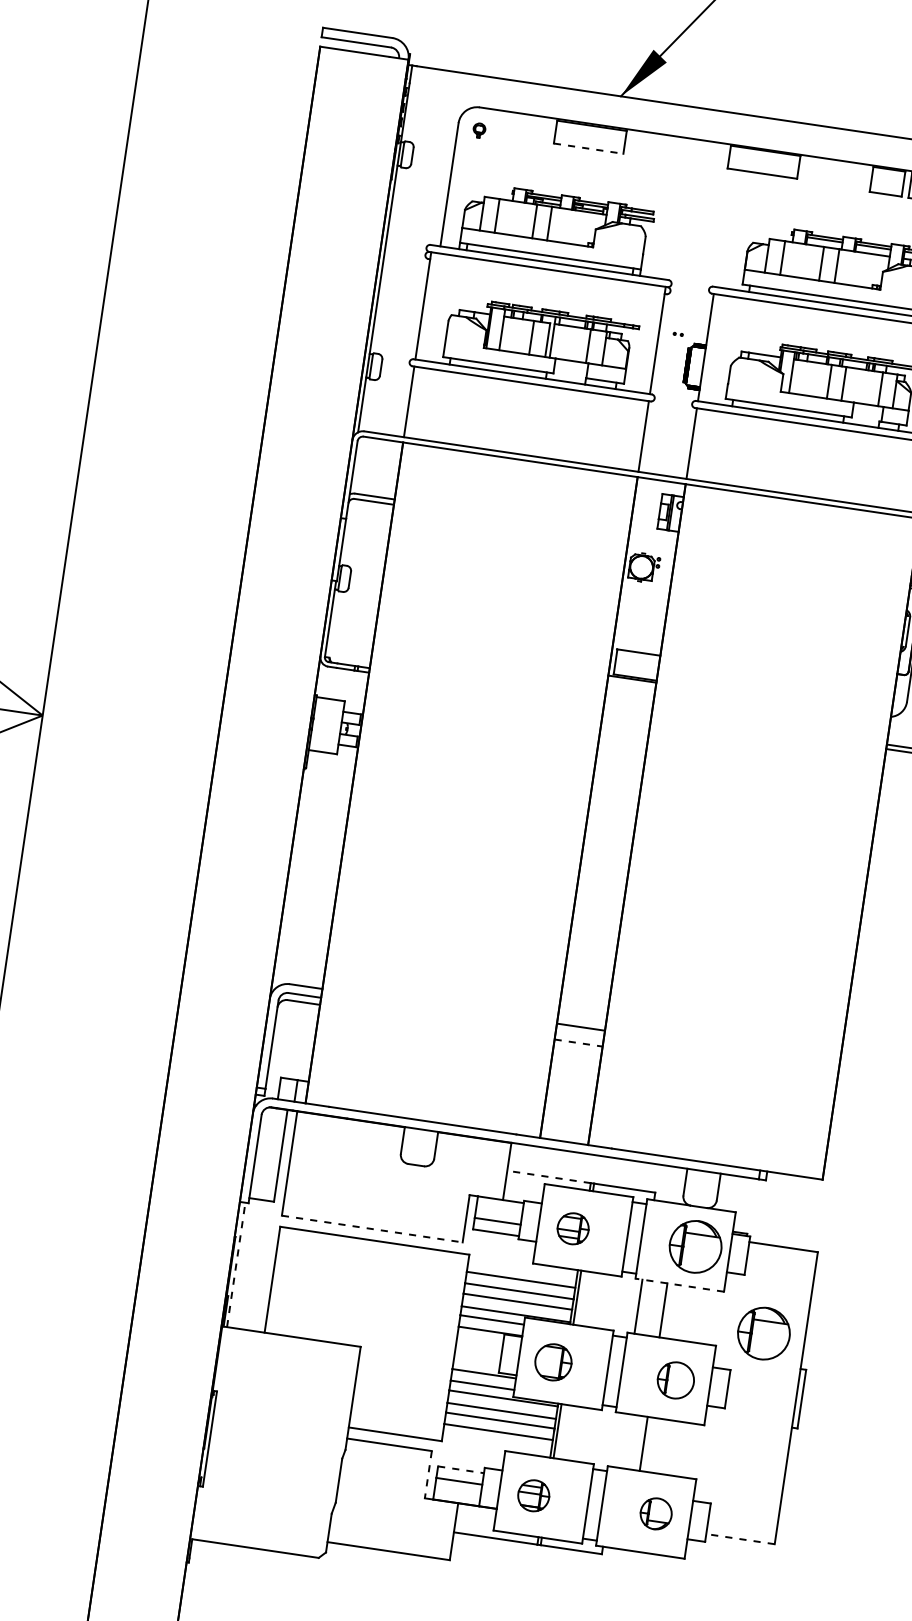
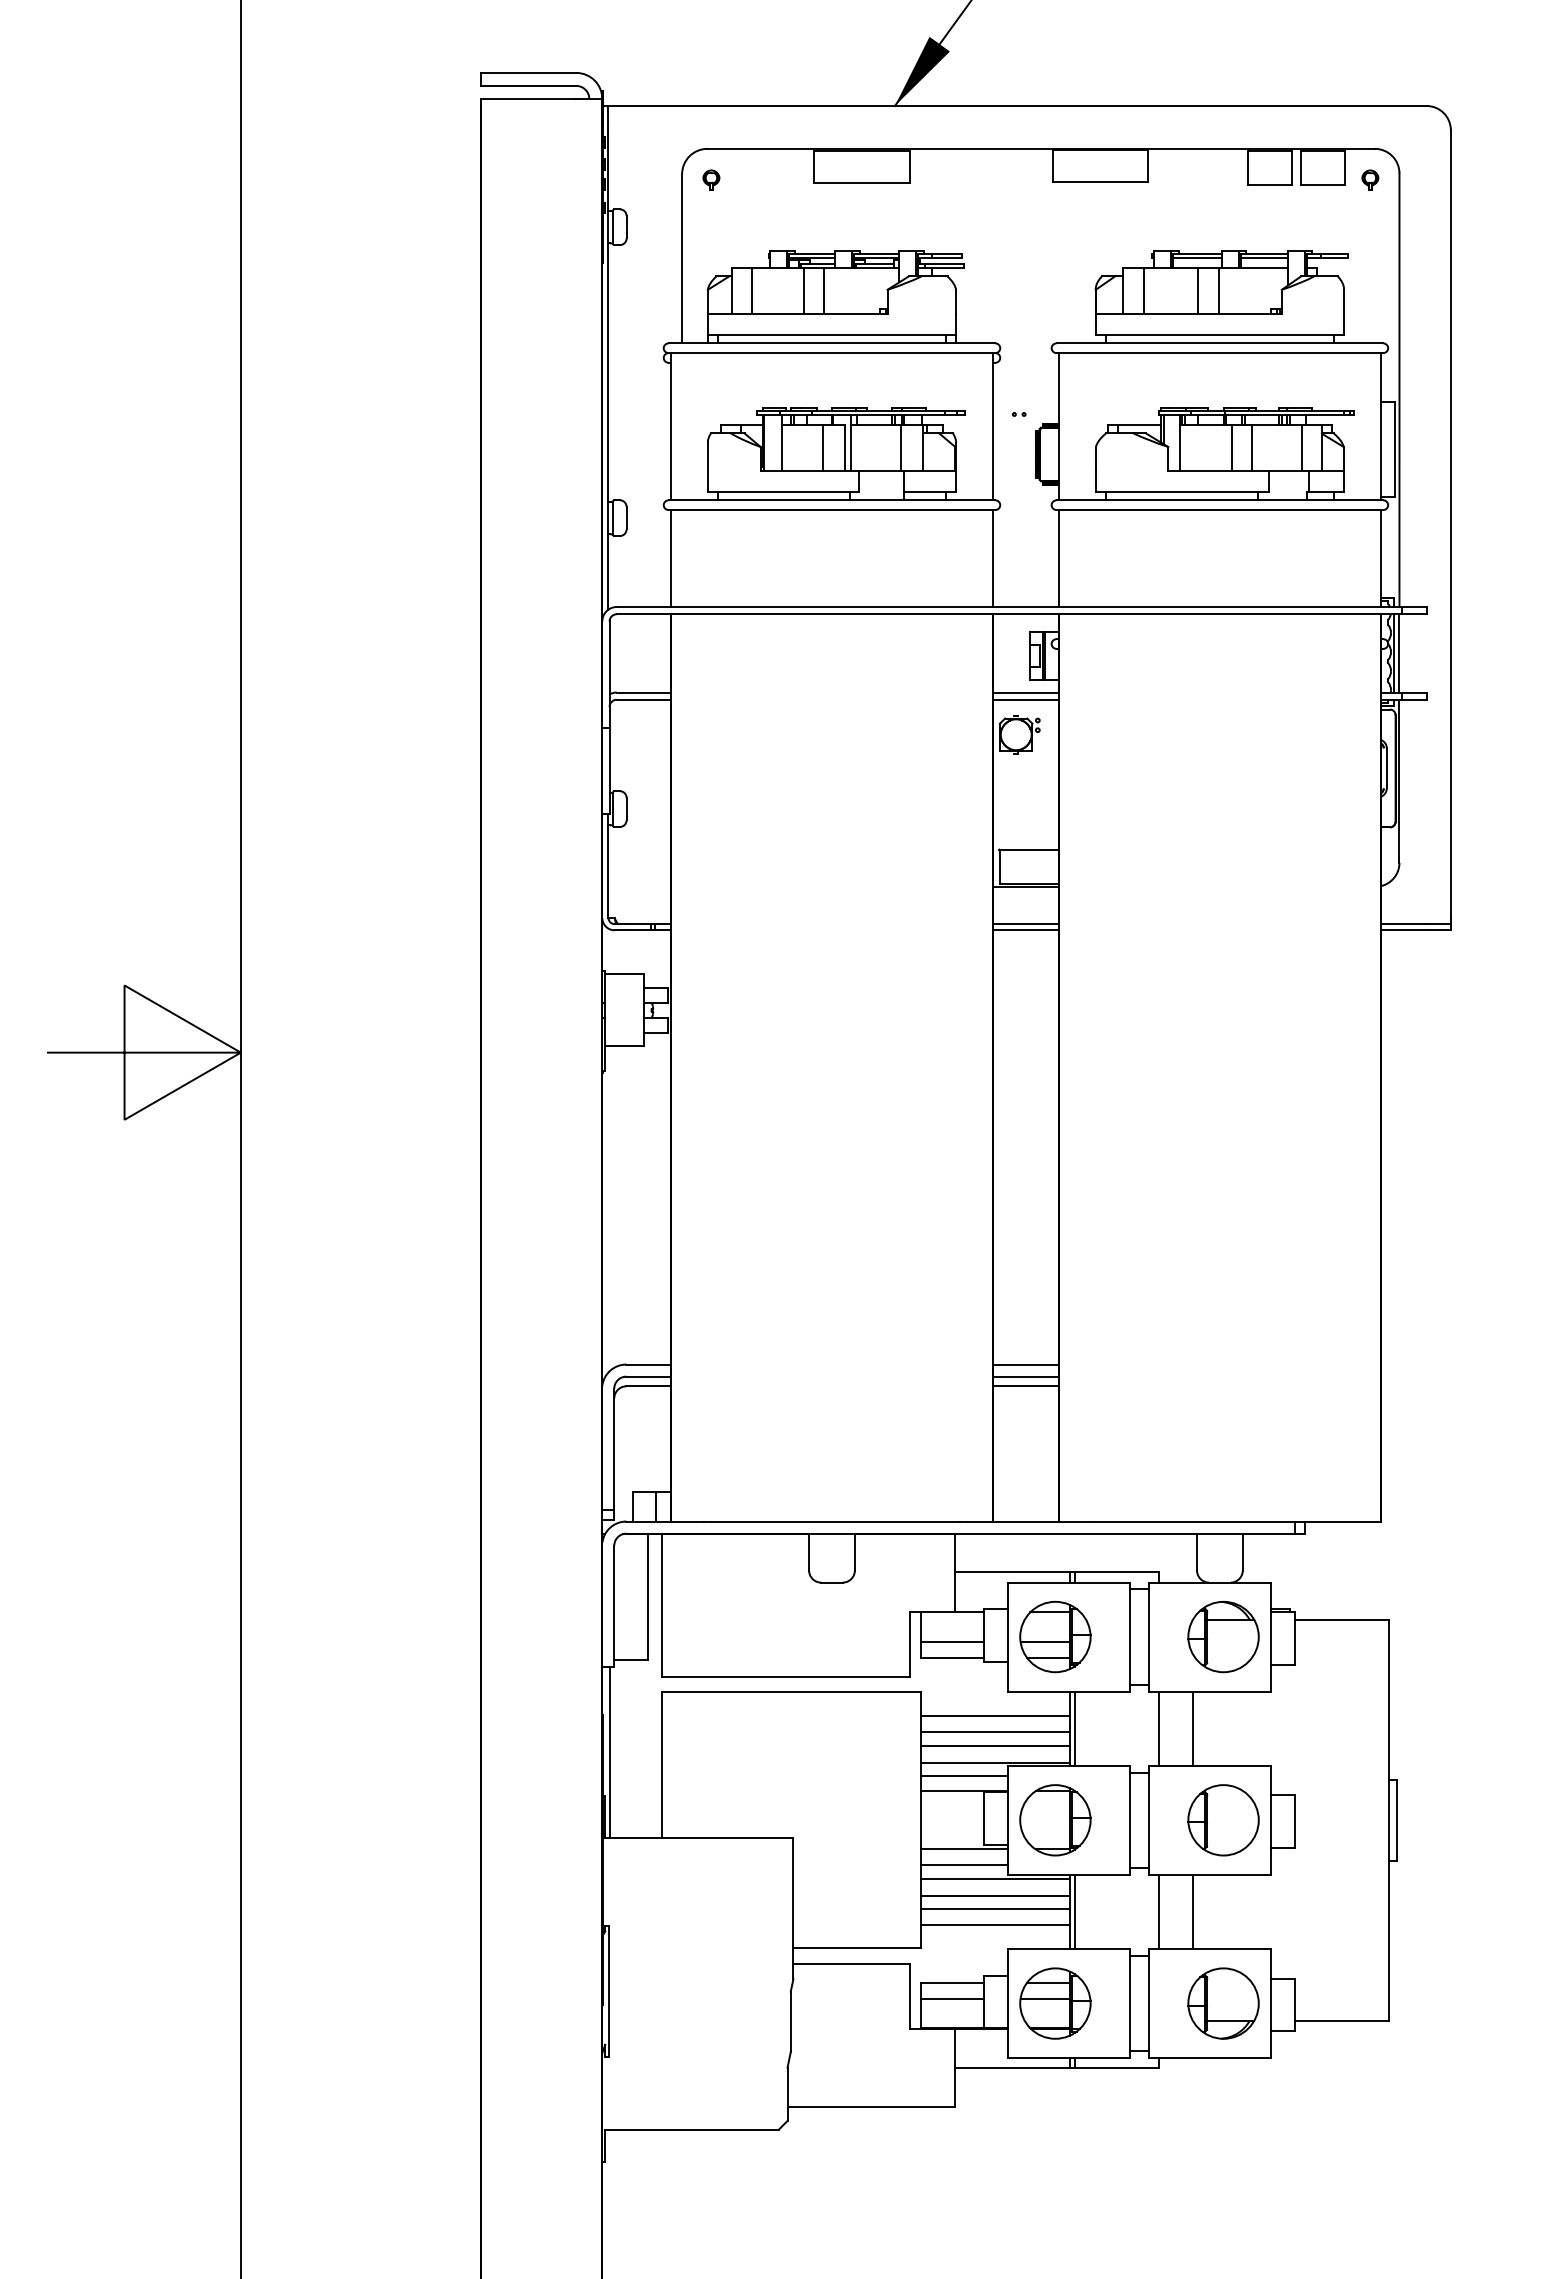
line: (588, 148) -> (861, 182), dashed -> solid
line: (652, 537) -> (1025, 692), added
line: (652, 542) -> (1025, 699), added
line: (628, 706) -> (1025, 924), added
line: (627, 710) -> (1025, 930), added
line: (579, 1035) -> (1025, 1376), added
line: (578, 1043) -> (1025, 1386), dashed -> solid
line: (548, 1177) -> (1012, 1572), dashed -> solid
part: (573, 1228) -> (1055, 1636), size x1.67
line: (372, 1229) -> (786, 1677), dashed -> solid
line: (236, 1264) -> (609, 1751), dashed -> solid
line: (679, 1285) -> (1209, 1691), dashed -> solid
part: (763, 1333) -> (1332, 1739), removed
part: (553, 1362) -> (1055, 1820), size x1.43
part: (675, 1380) -> (1223, 1820), size x1.43
line: (618, 1439) -> (1158, 1911), added
line: (460, 1470) -> (952, 1983), dashed -> solid
line: (428, 1474) -> (909, 1996), dashed -> solid
part: (533, 1495) -> (1055, 2003), size x1.67
part: (656, 1513) -> (1223, 2003), size x1.67
line: (740, 1538) -> (1341, 2020), dashed -> solid

